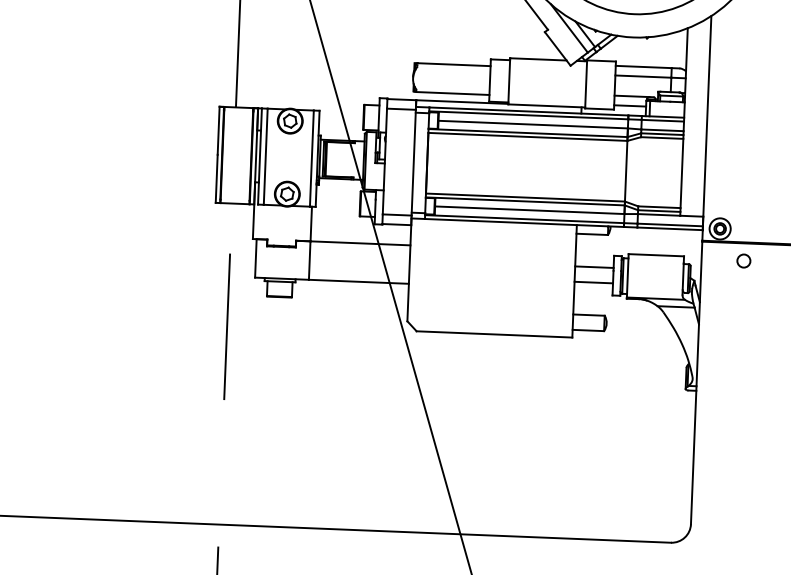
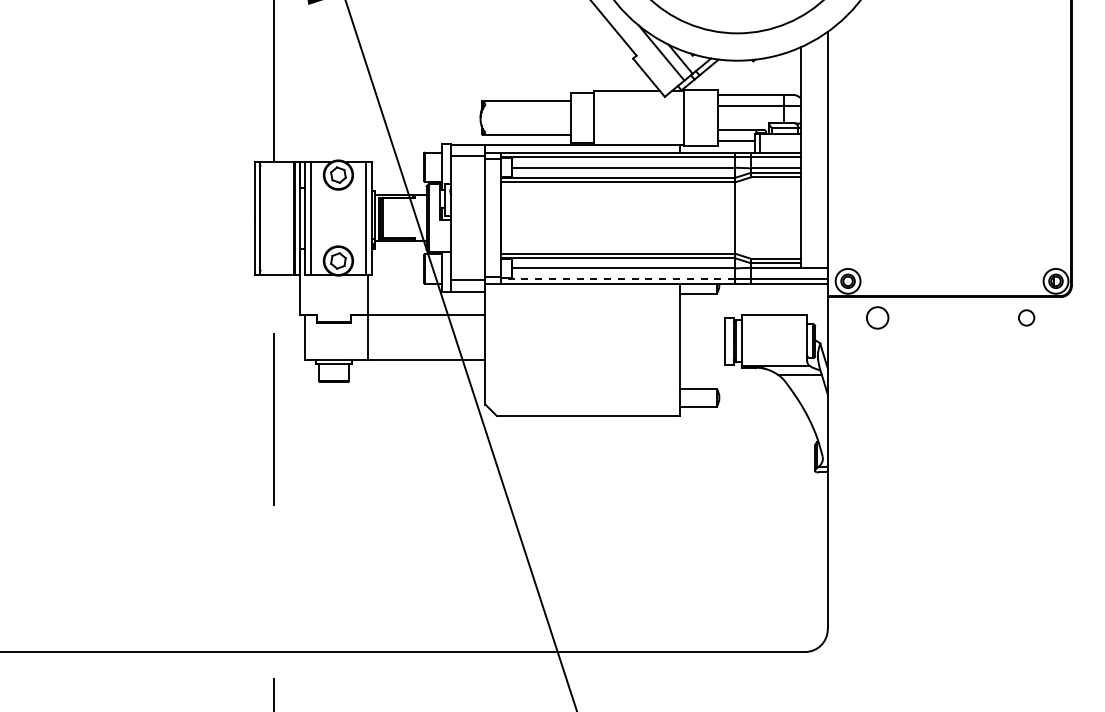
line: (524, 219) -> (618, 279), solid -> dashed
circle: (743, 260) -> (876, 317), size x1.4
line: (593, 267) -> (701, 332), removed
line: (593, 282) -> (701, 350), removed

